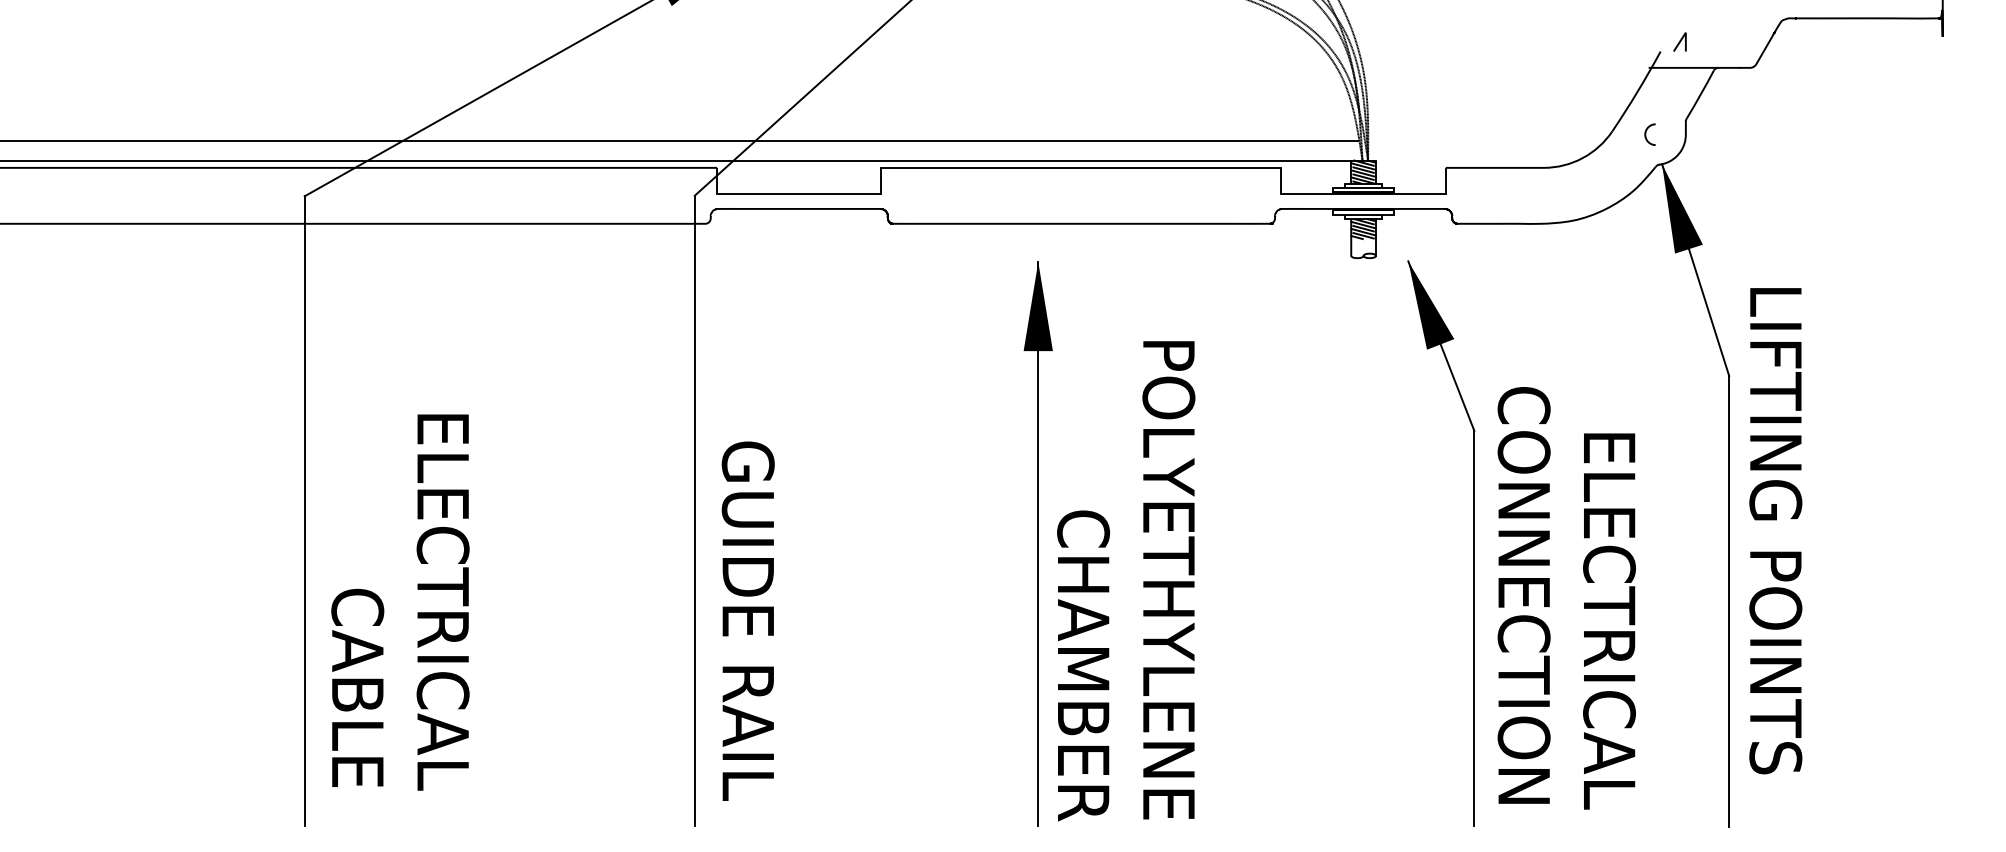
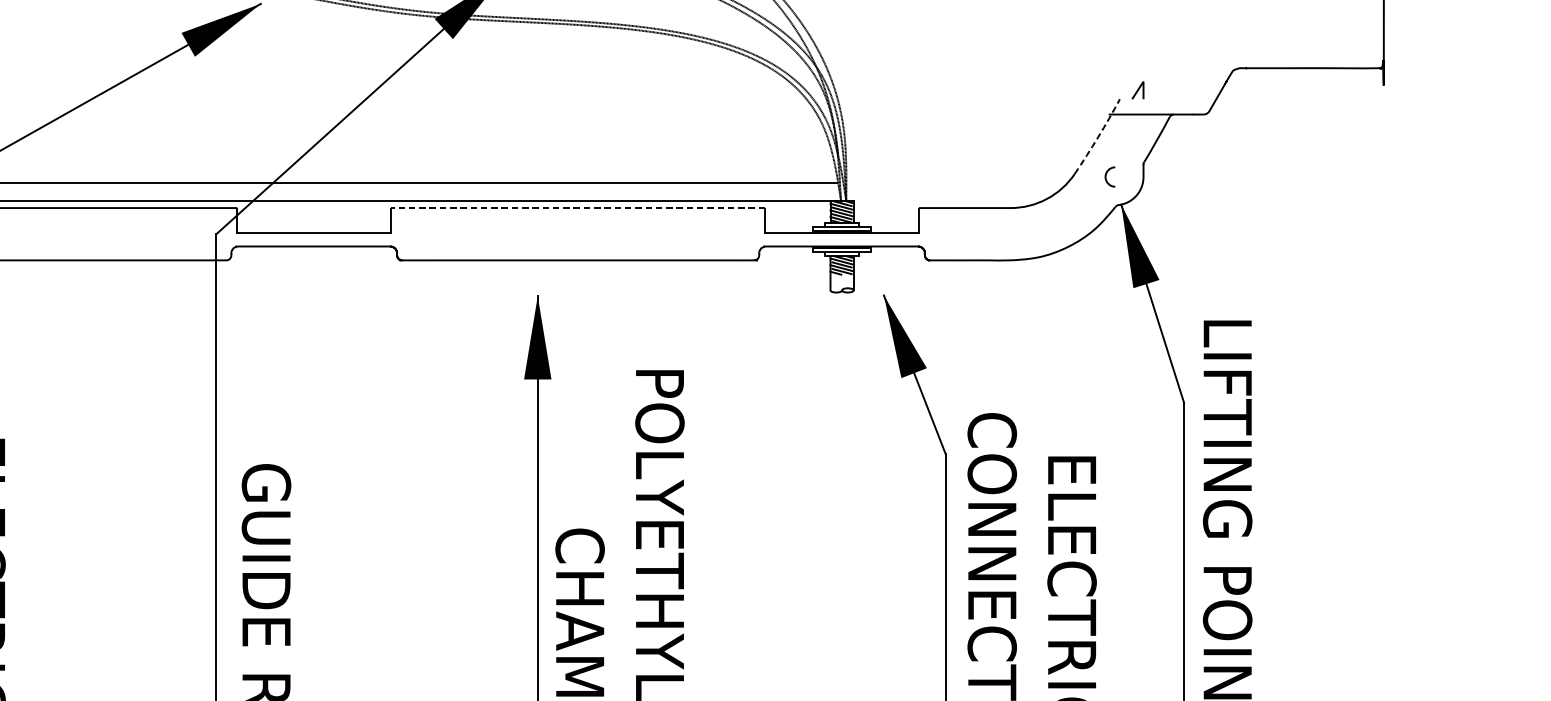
arc: (1637, 92) -> (1098, 137), solid -> dashed
line: (1081, 167) -> (578, 207), solid -> dashed

